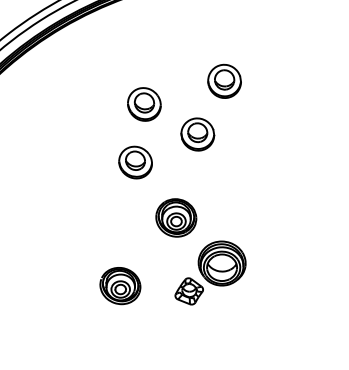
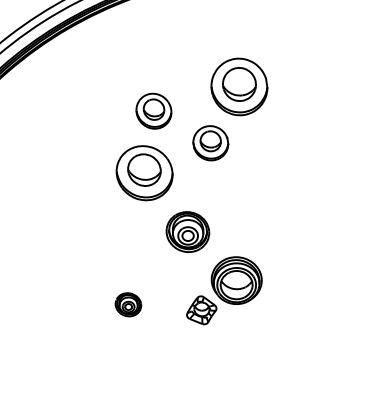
part: (224, 80) -> (239, 85), size x1.6
part: (135, 162) -> (144, 173), size x1.6
part: (120, 286) -> (128, 305), size x0.6

